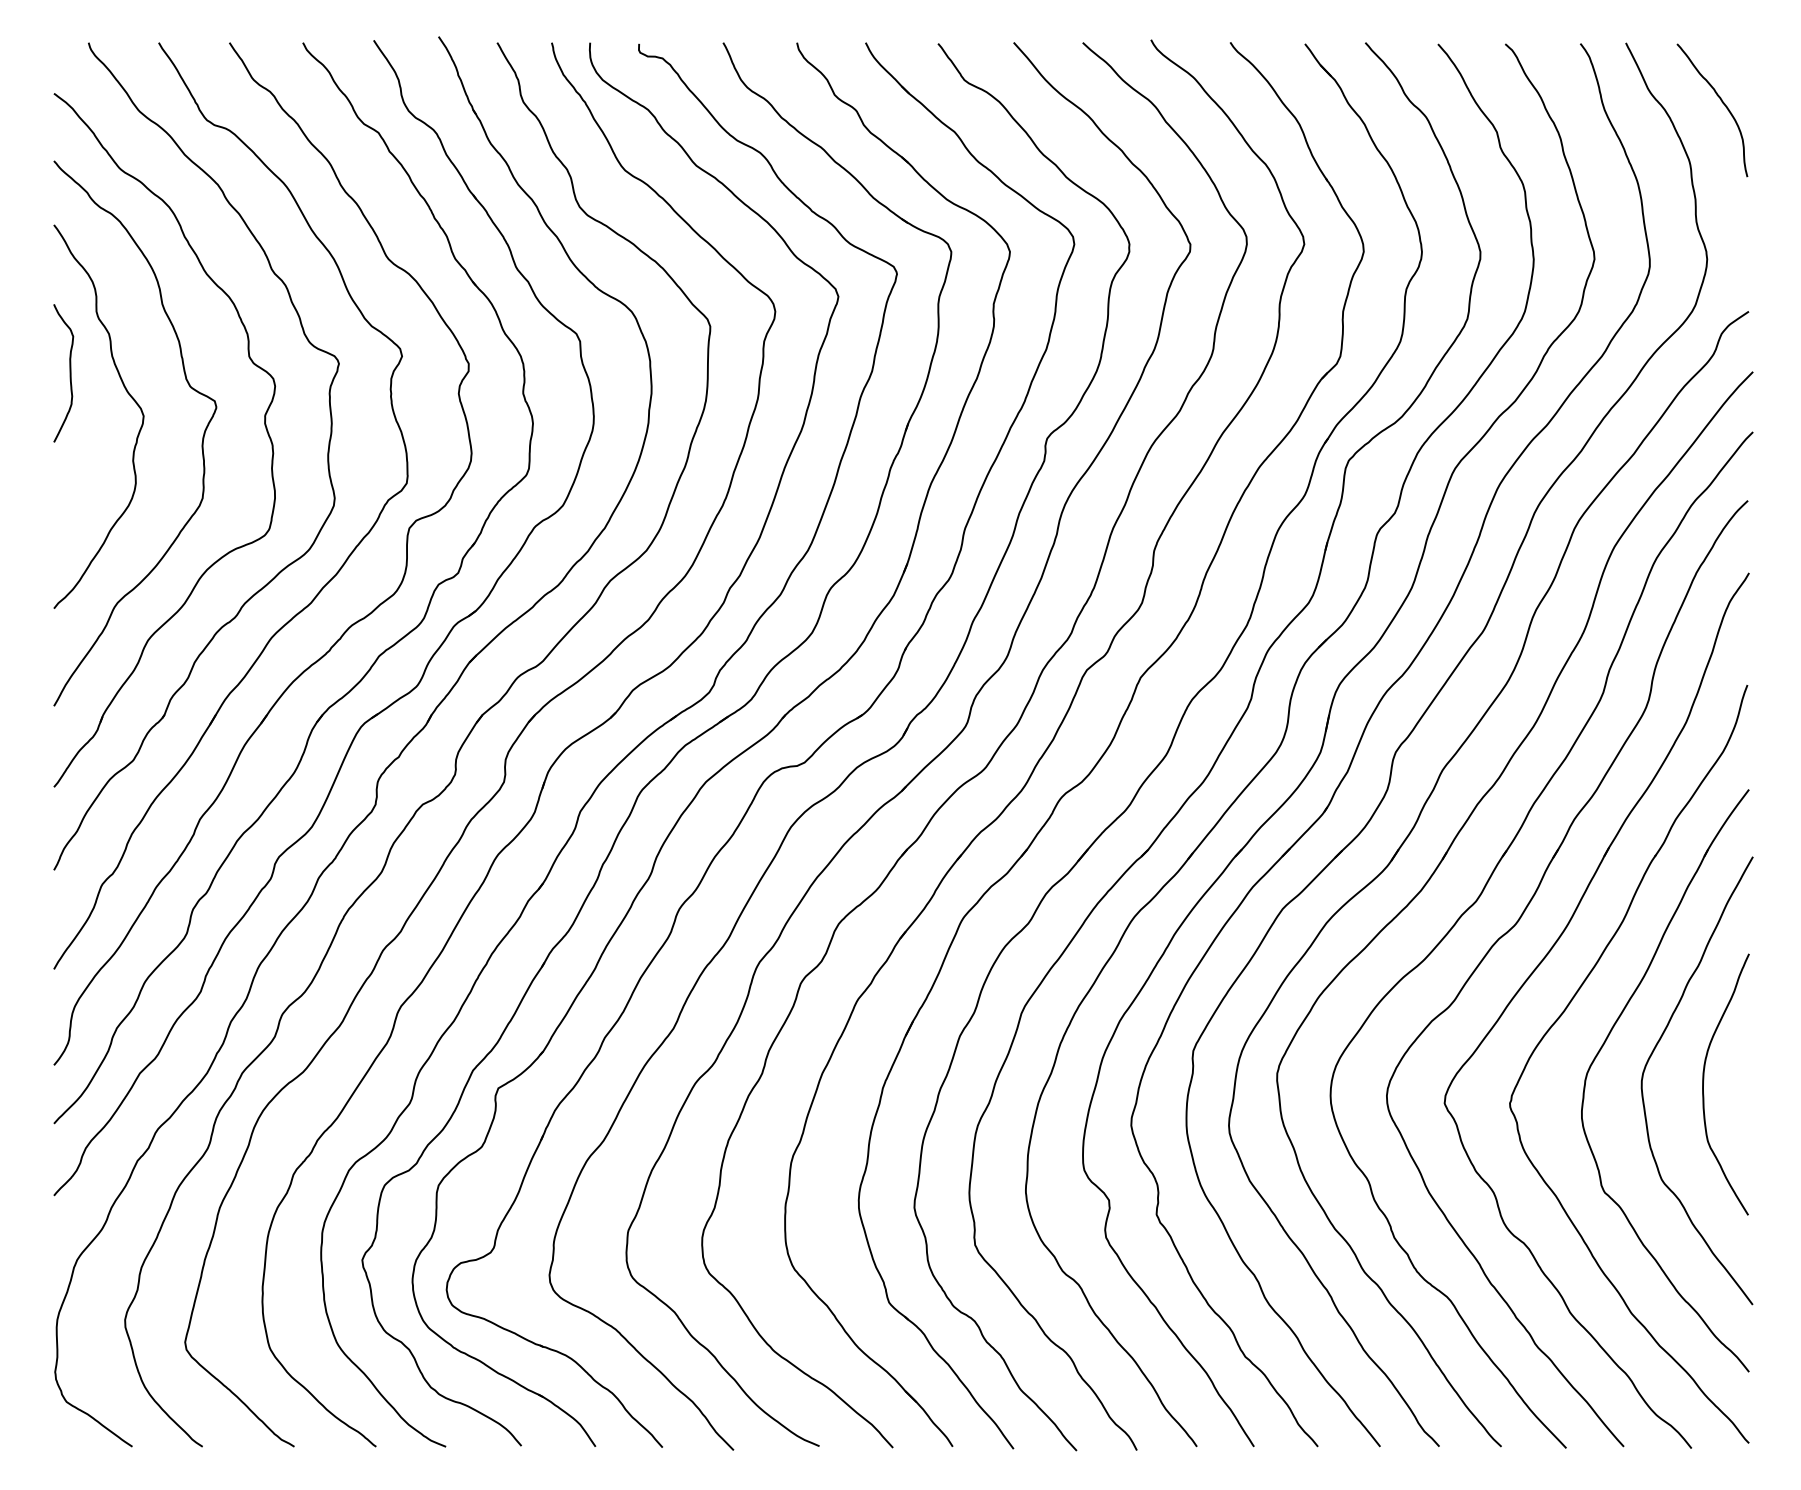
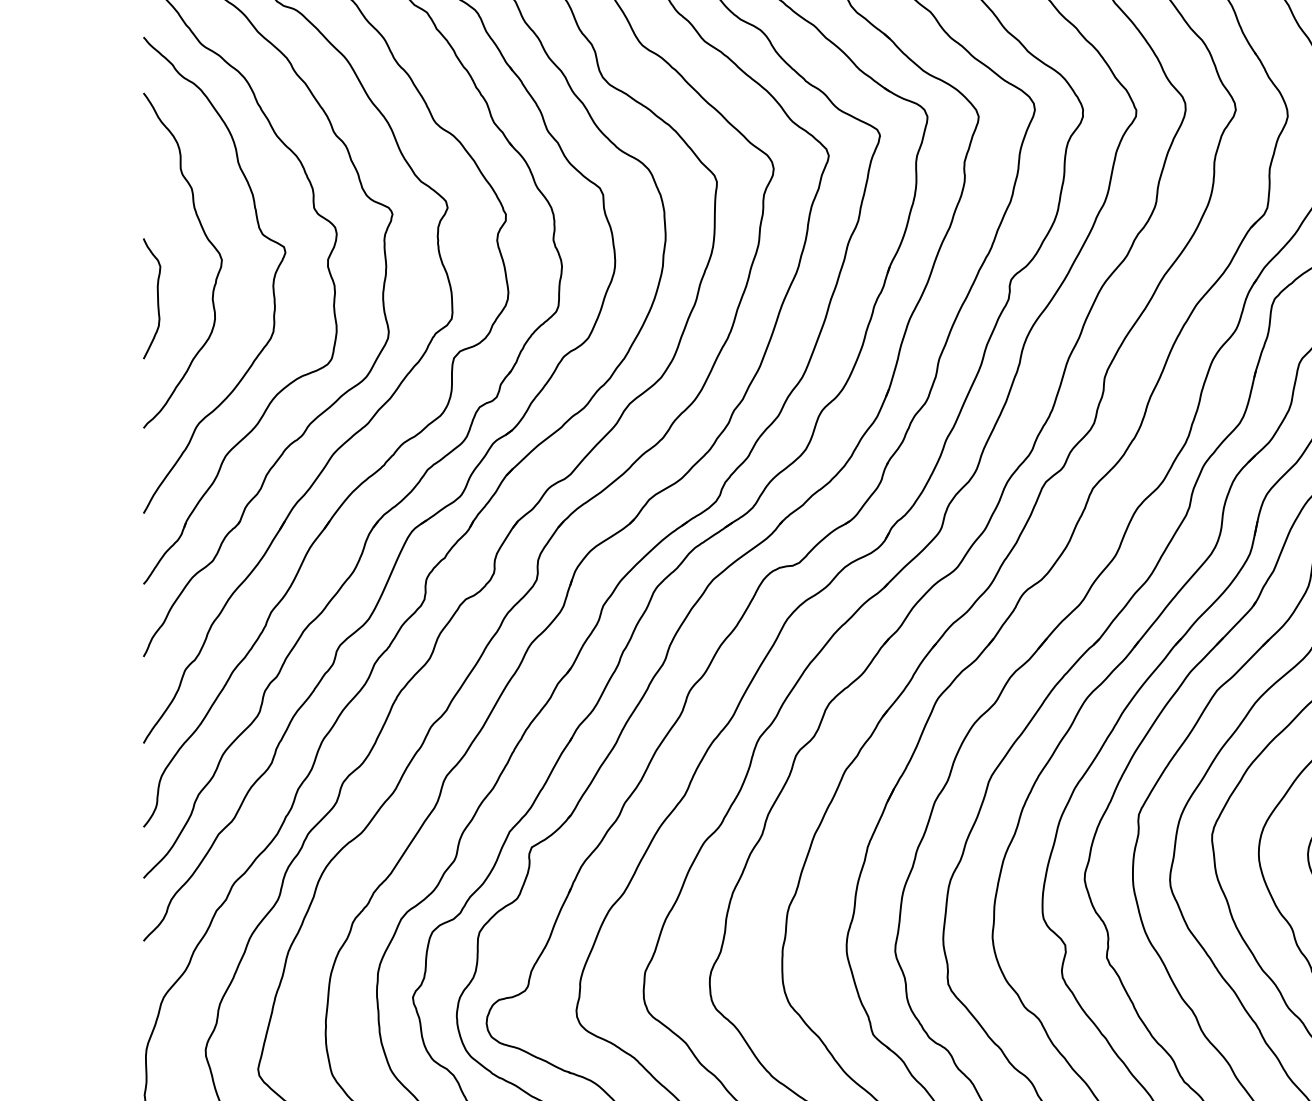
curve: (69, 373) -> (157, 298), moved

